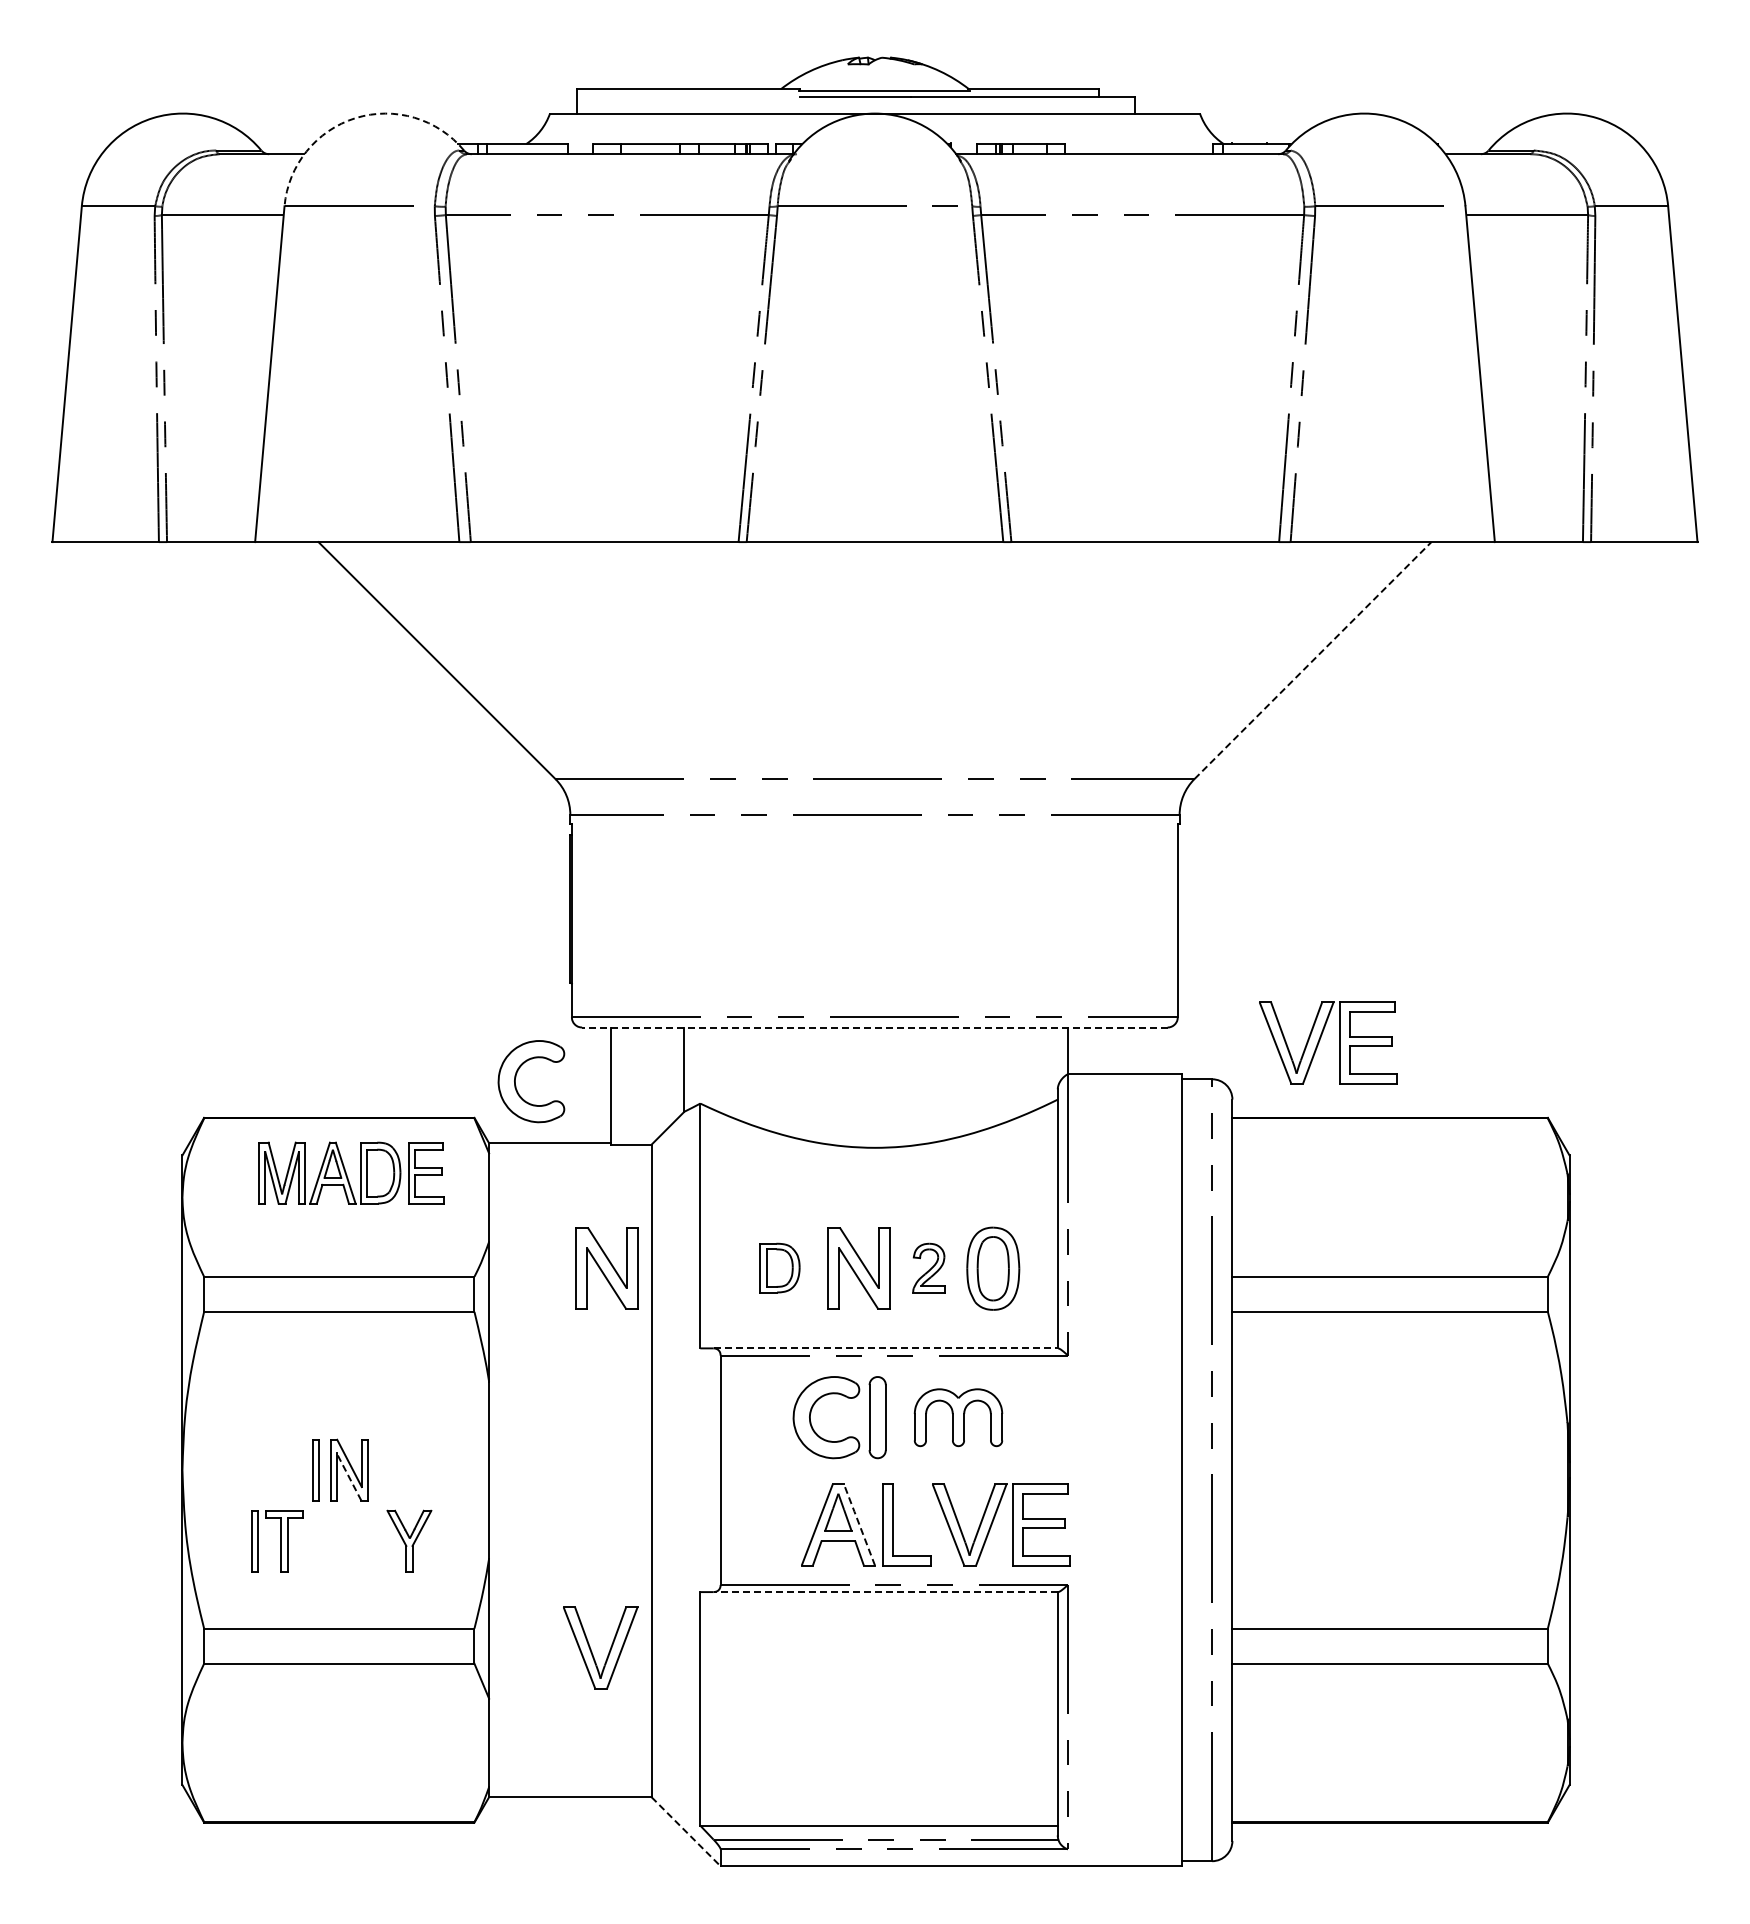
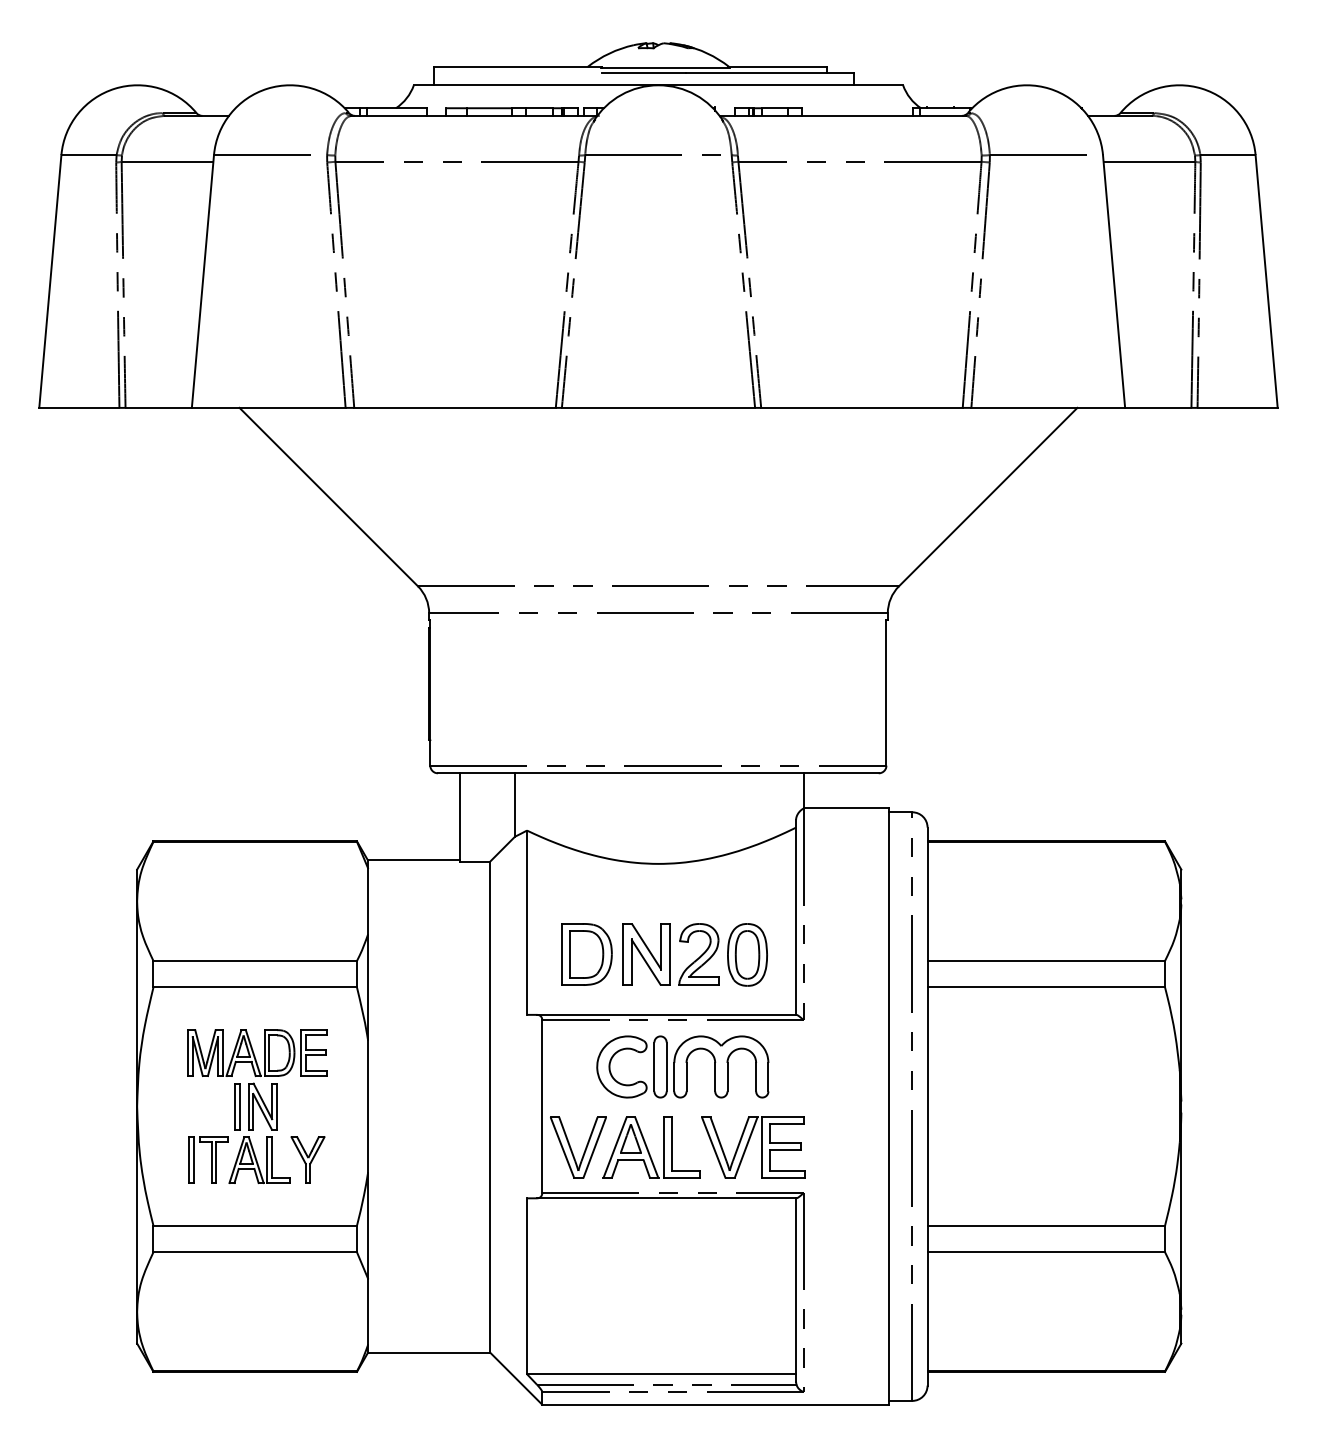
arc: (355, 118) -> (267, 89), dashed -> solid
line: (1312, 660) -> (987, 497), dashed -> solid
line: (874, 1027) -> (658, 773), dashed -> solid
part: (1320, 1040) -> (993, 783), removed
part: (516, 1077) -> (388, 810), removed
part: (351, 1172) -> (257, 1052), moved
part: (779, 1267) -> (586, 953), size x1.67
part: (928, 1267) -> (698, 953), size x1.67
part: (606, 1268) -> (456, 954), removed
line: (886, 1348) -> (667, 1014), dashed -> solid
part: (958, 1417) -> (721, 1066), size x1.43
line: (349, 1477) -> (262, 1112), dashed -> solid
line: (859, 1524) -> (646, 1147), dashed -> solid
part: (344, 1540) -> (259, 1159), added
line: (885, 1592) -> (666, 1198), dashed -> solid
part: (592, 1651) -> (572, 1150), moved
line: (686, 1831) -> (516, 1378), dashed -> solid

